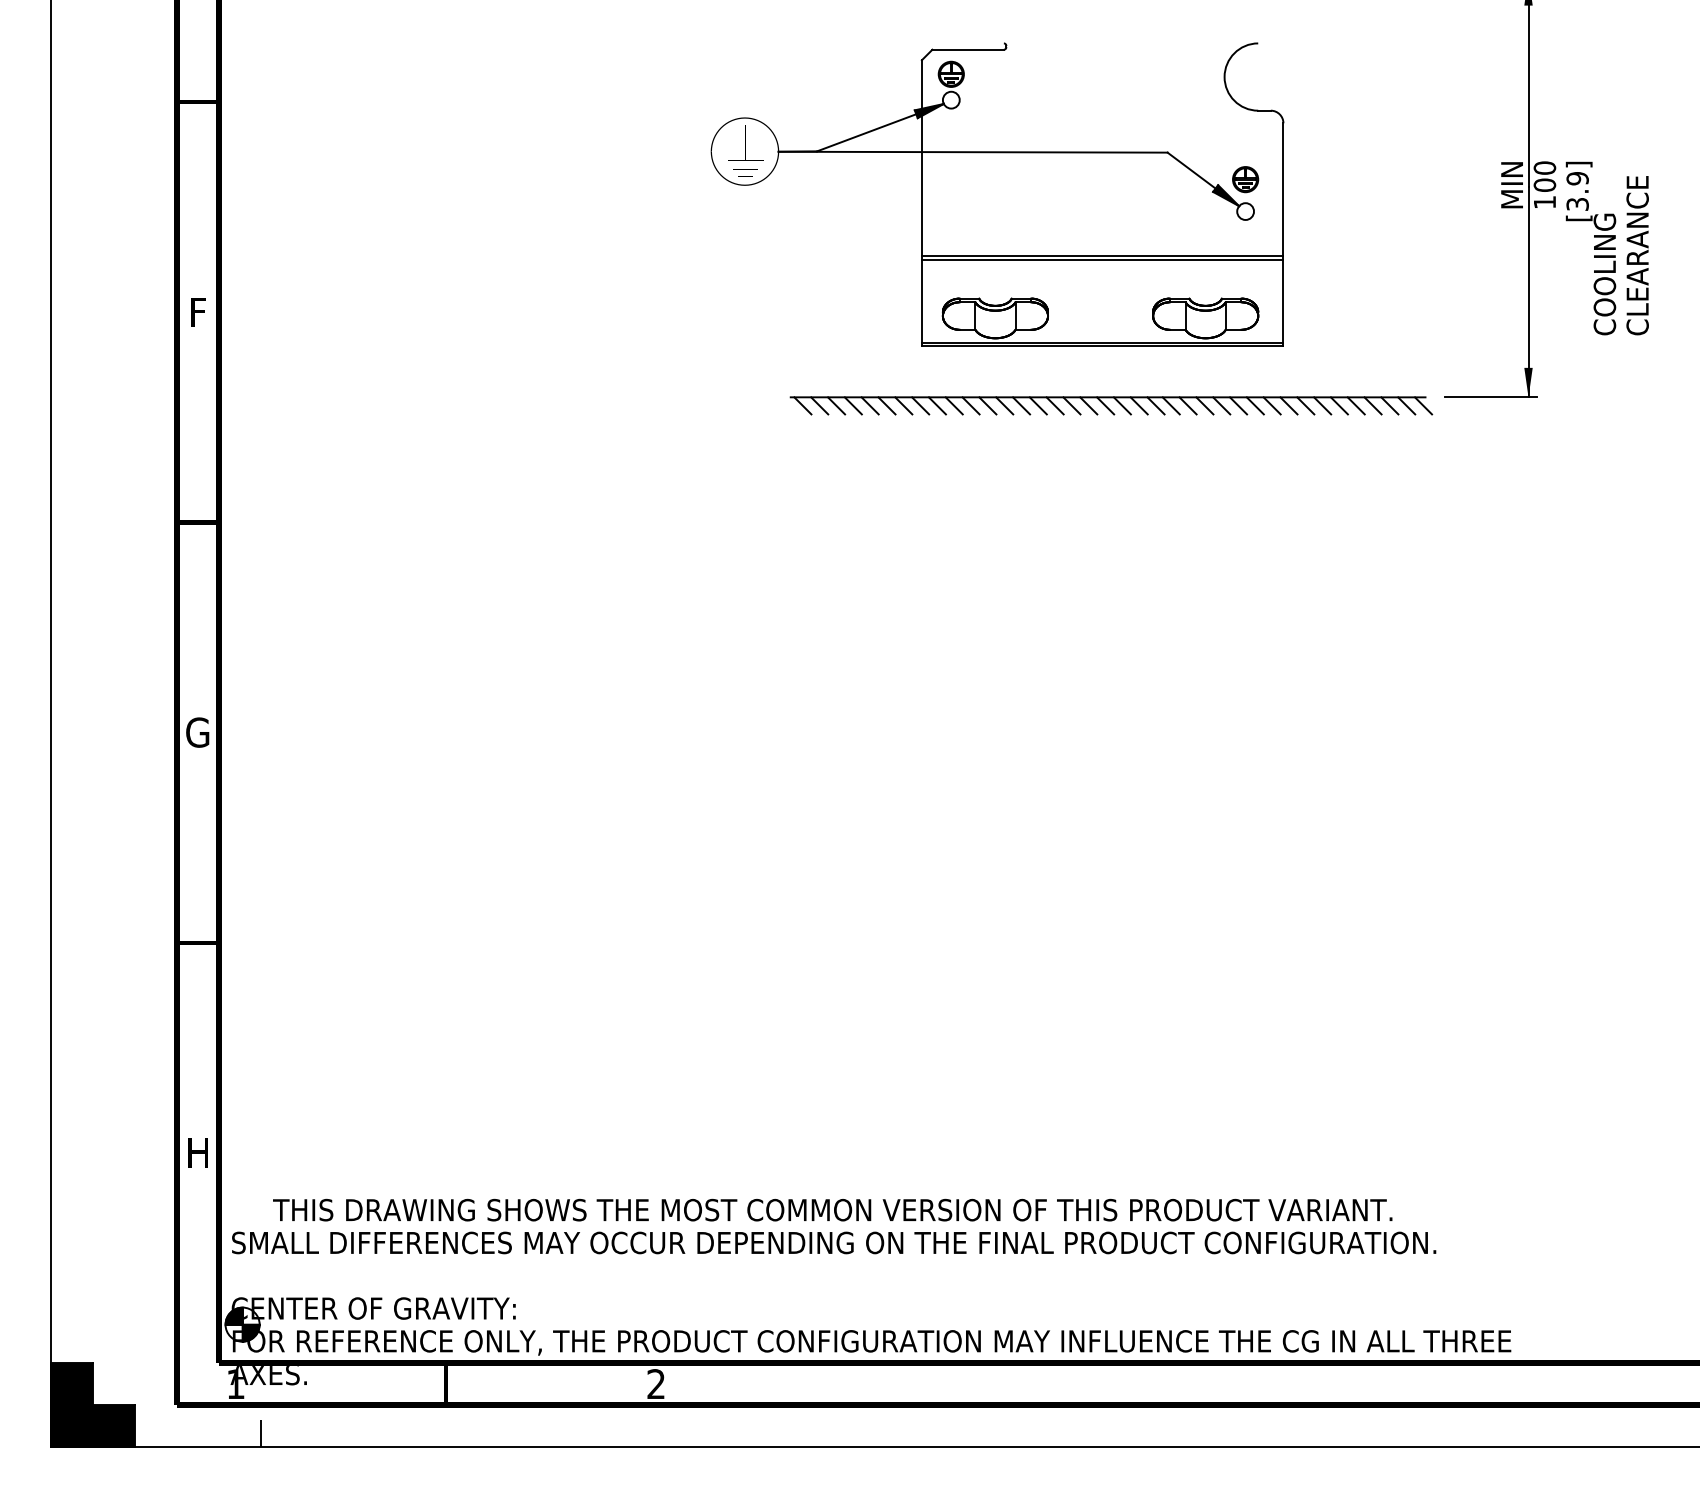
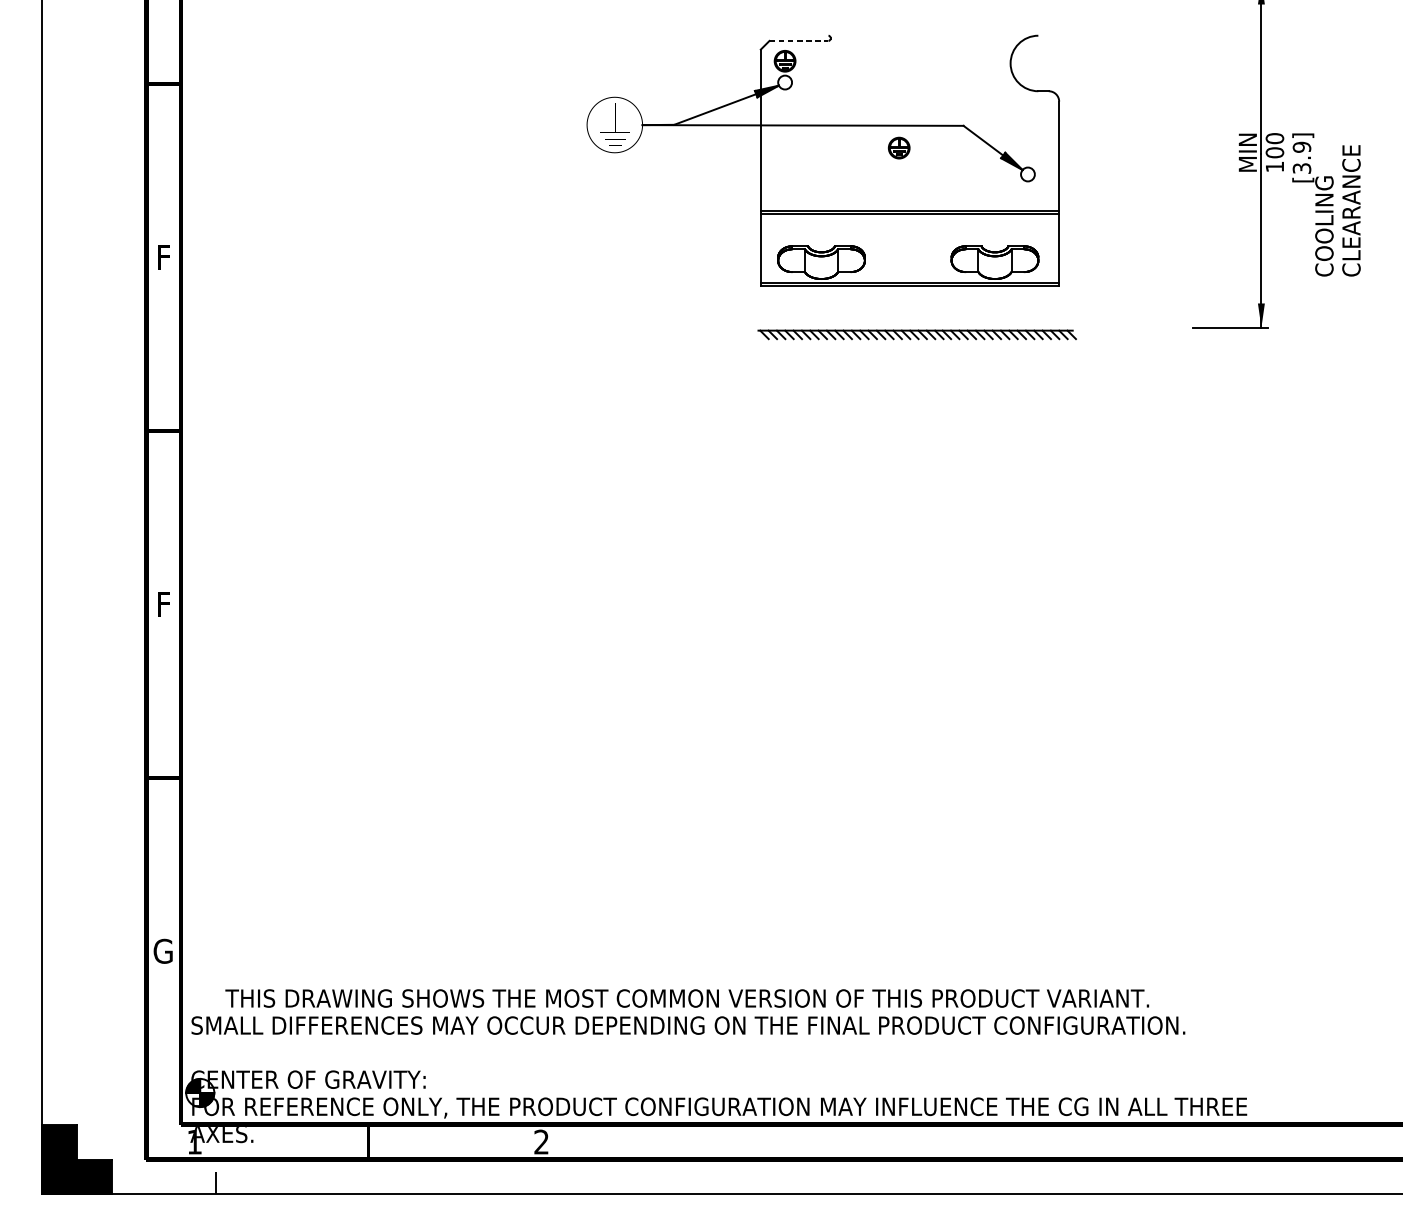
line: (968, 49) -> (799, 40), solid -> dashed
part: (1245, 179) -> (899, 148), moved
part: (1111, 405) -> (917, 334), size x0.6
text: (197, 732) -> (163, 604), G -> F
text: (197, 1152) -> (163, 950), H -> G

